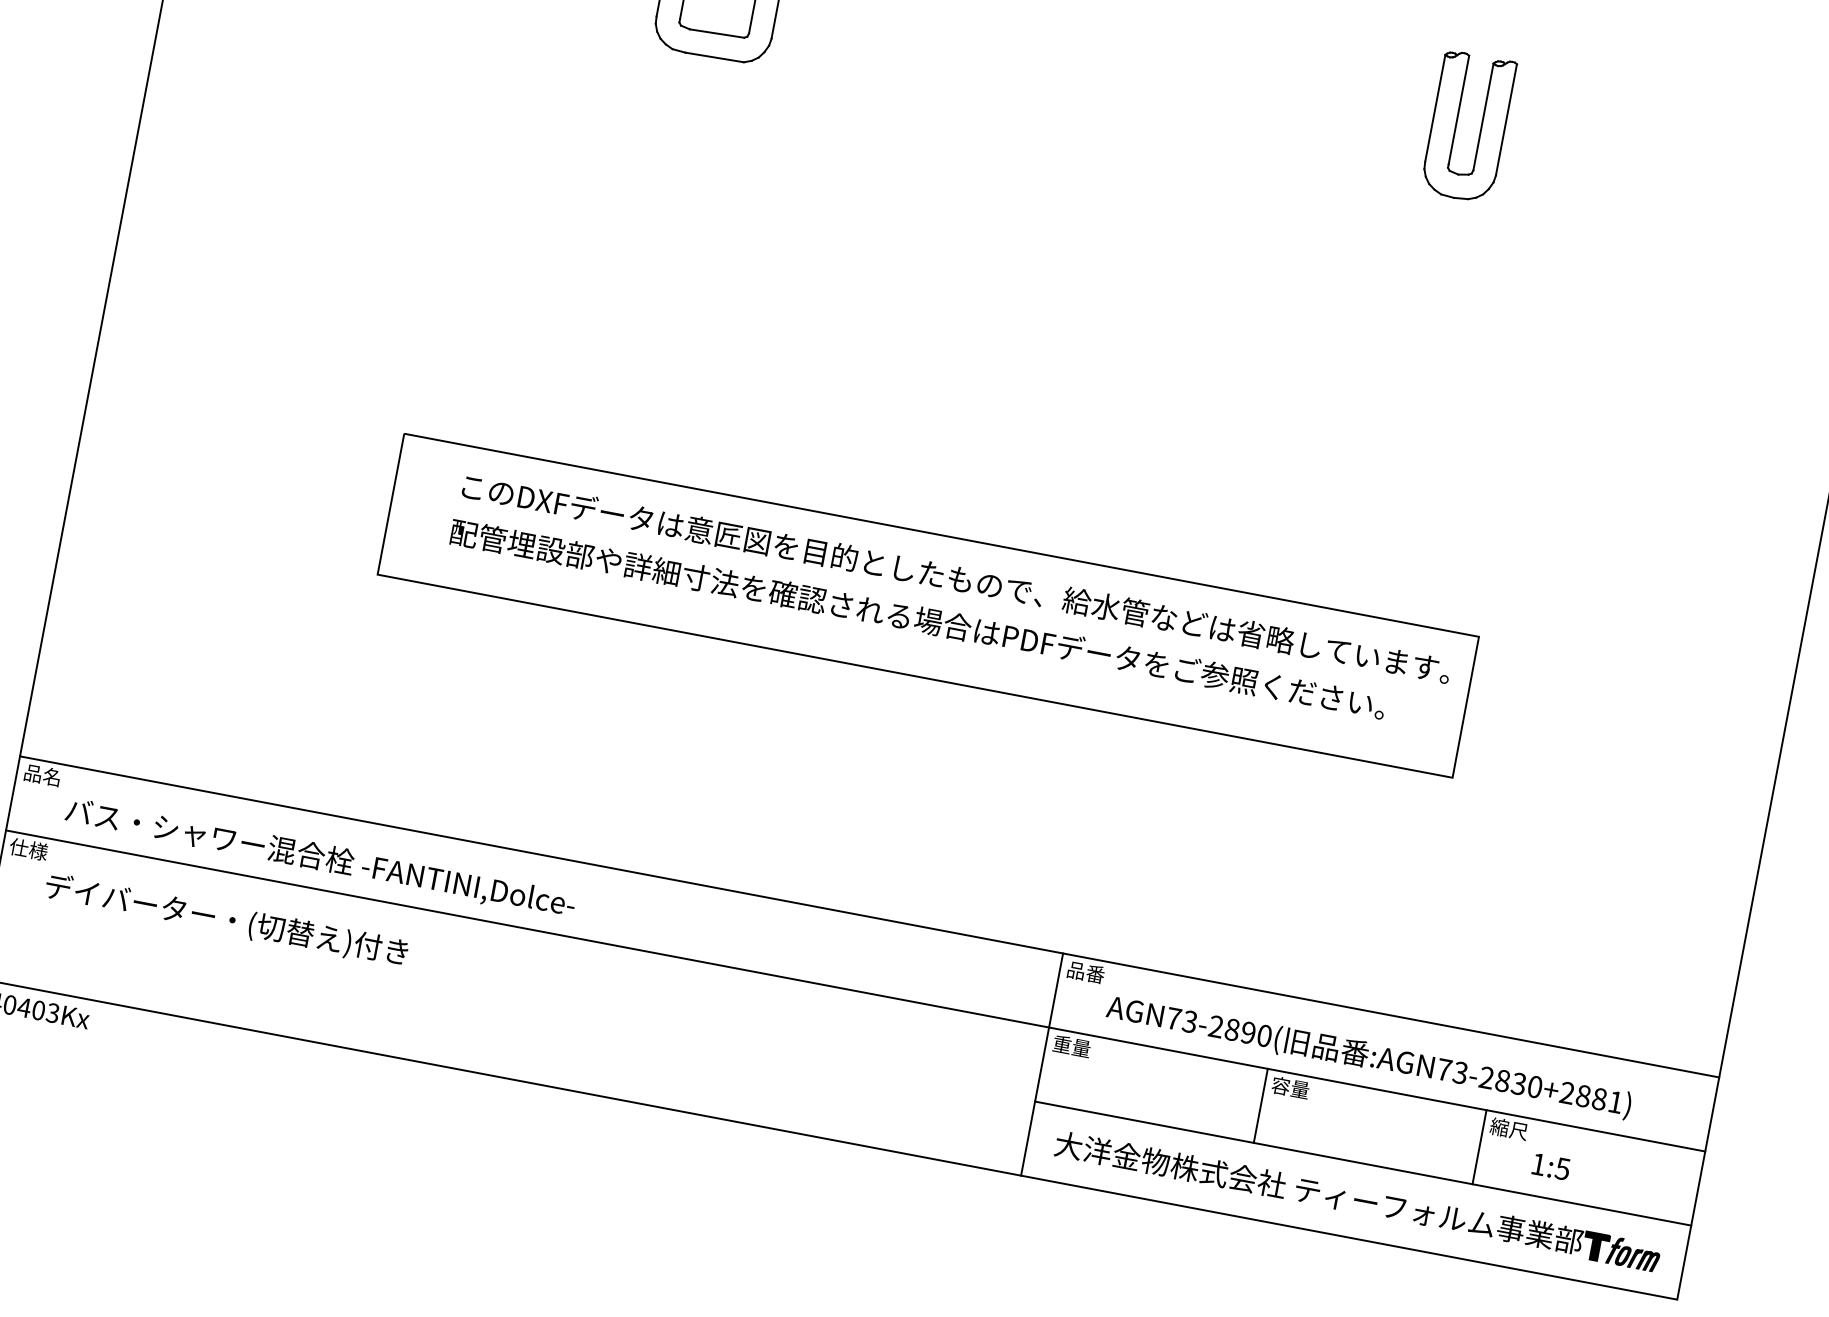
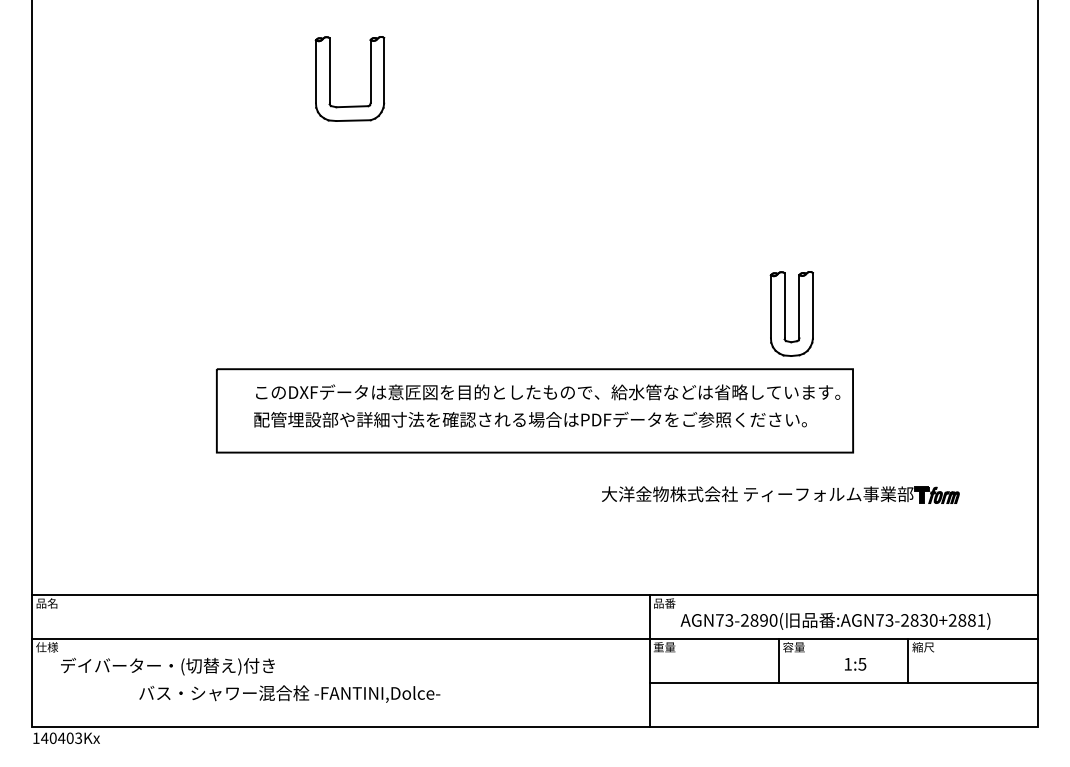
part: (1467, 126) -> (791, 313), moved
text: (320, 857) -> (289, 693), moved
text: (1551, 1167) -> (855, 664), moved
part: (1357, 1200) -> (780, 494), moved

